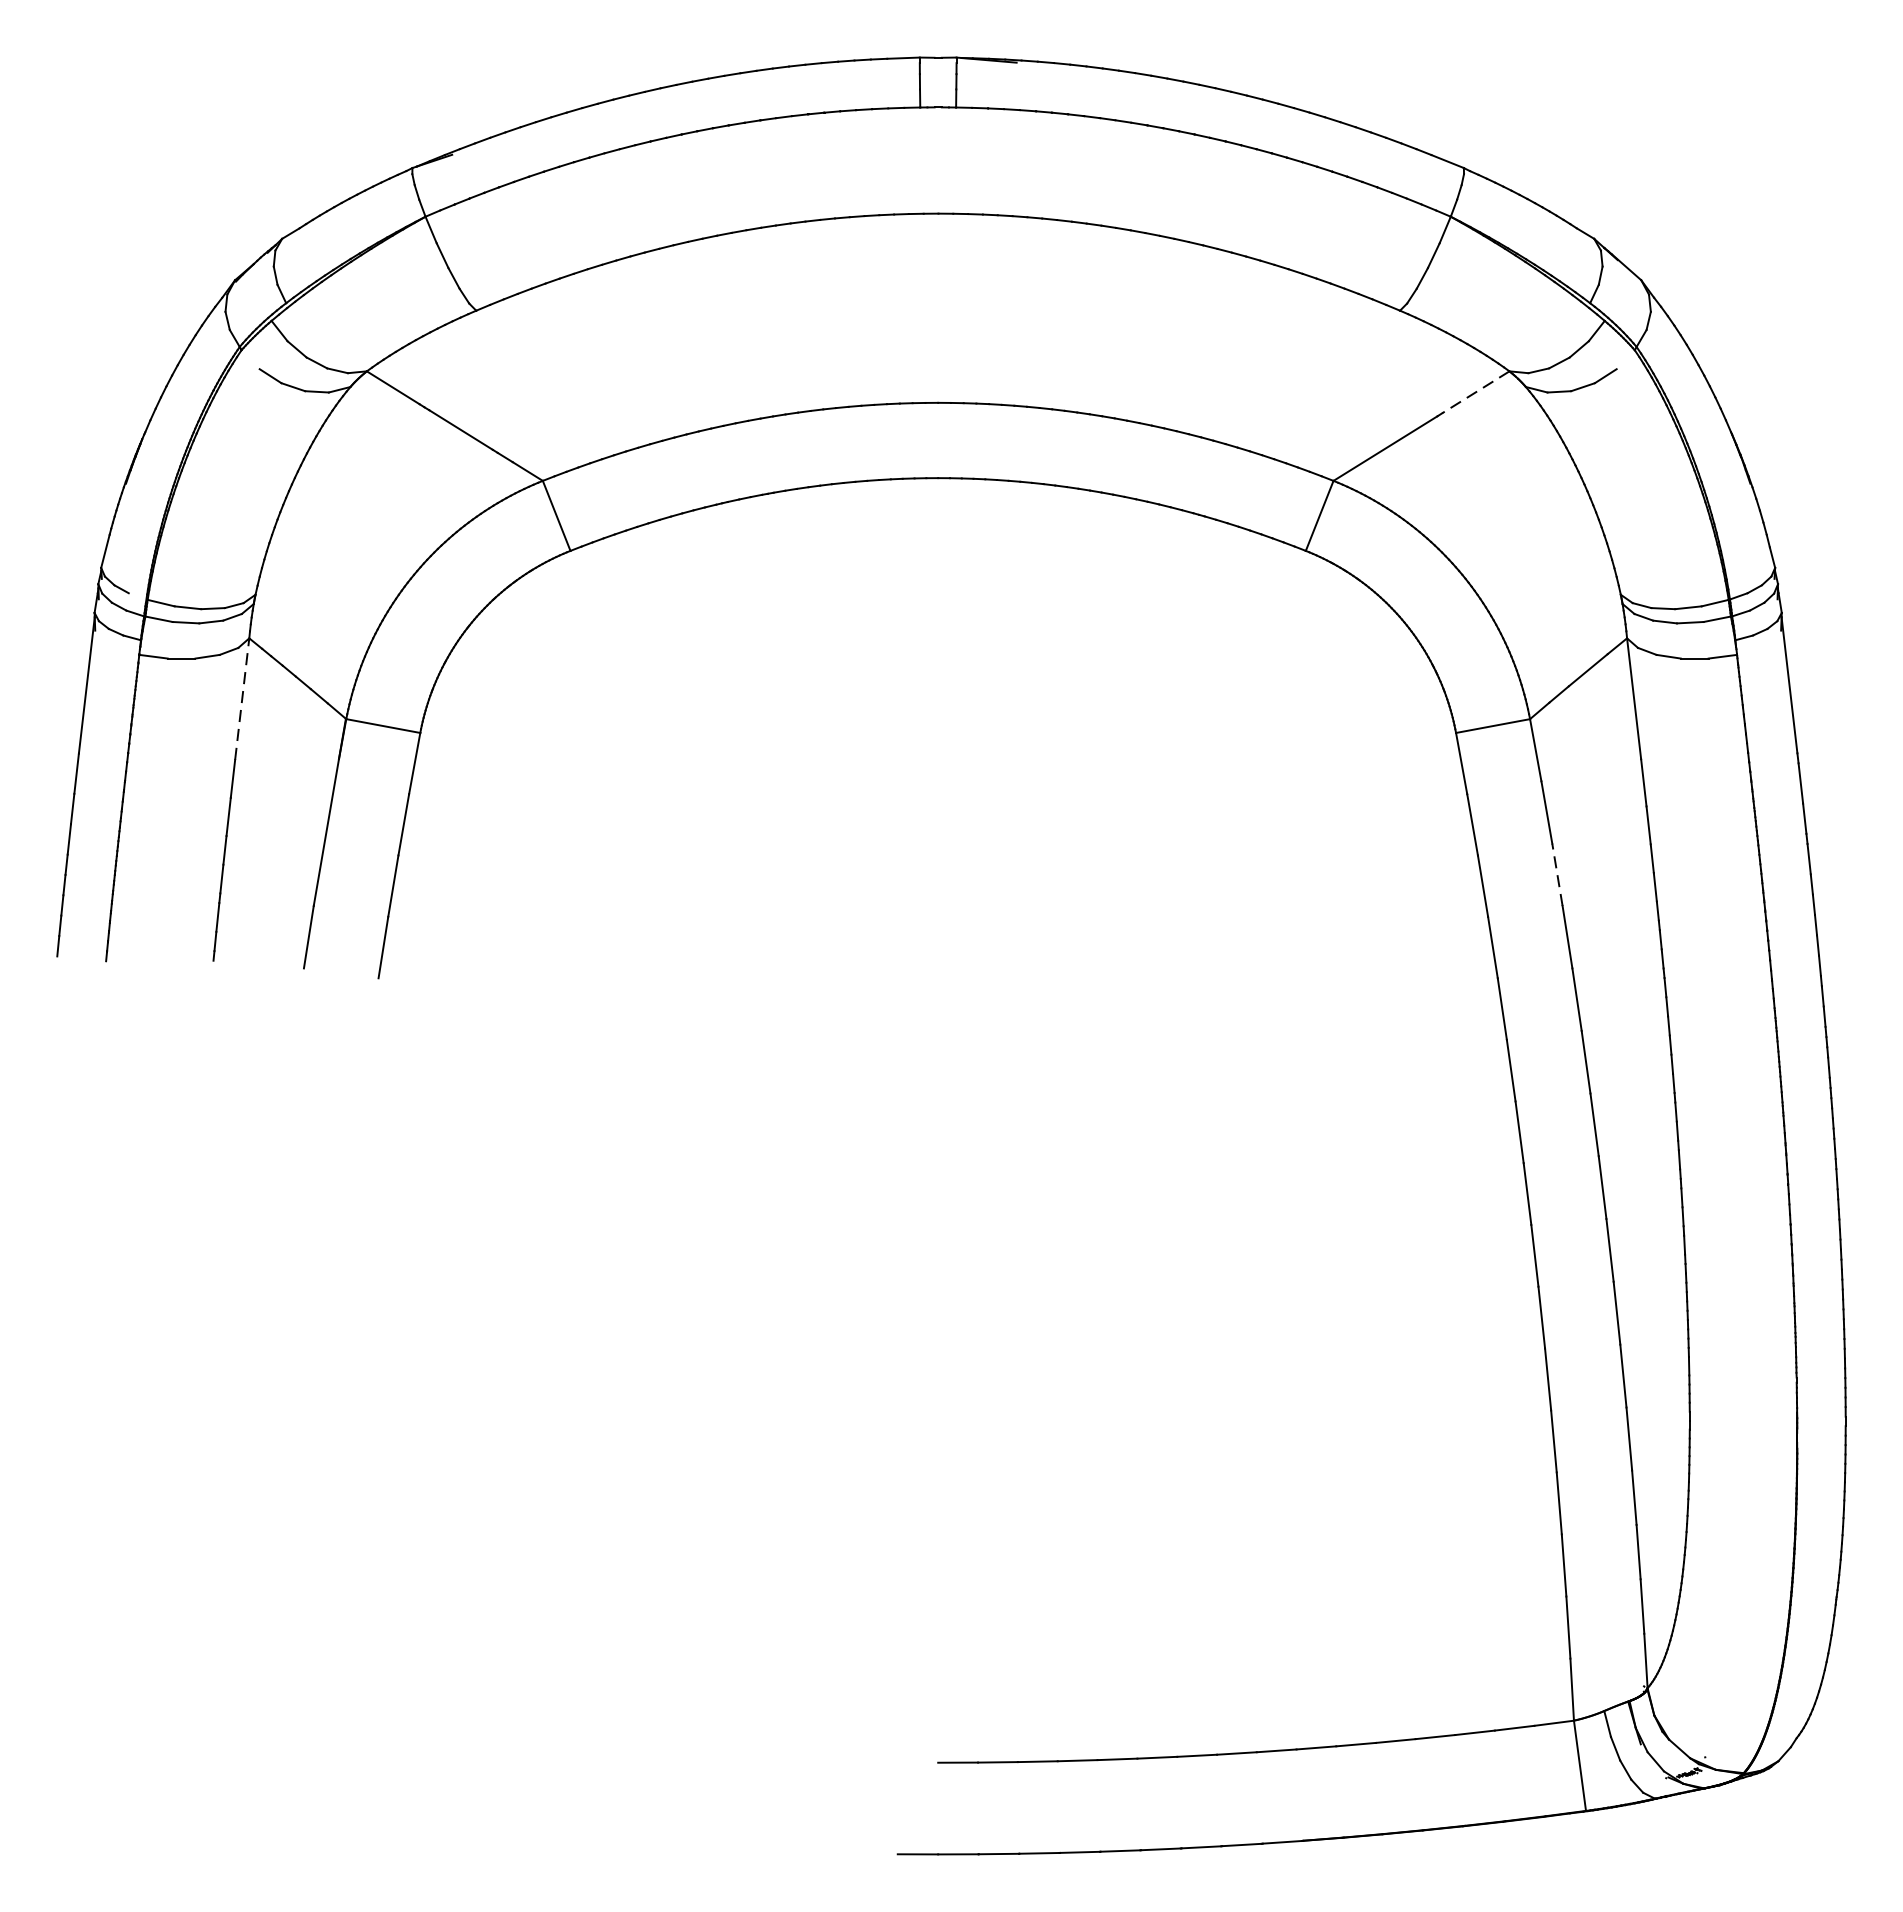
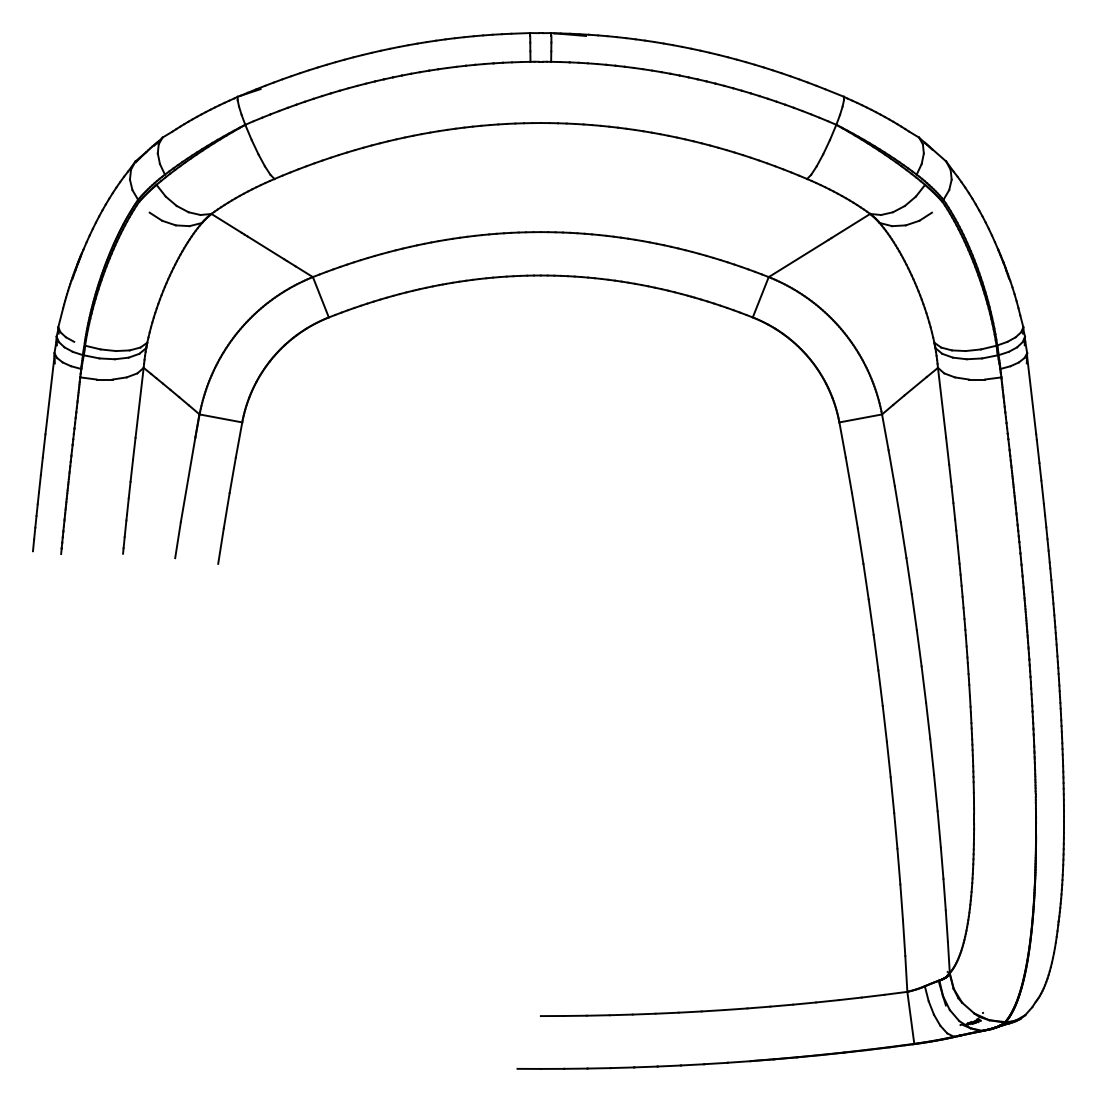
line: (1475, 393) -> (850, 226), dashed -> solid
line: (242, 698) -> (139, 402), dashed -> solid
line: (1556, 873) -> (897, 503), dashed -> solid

